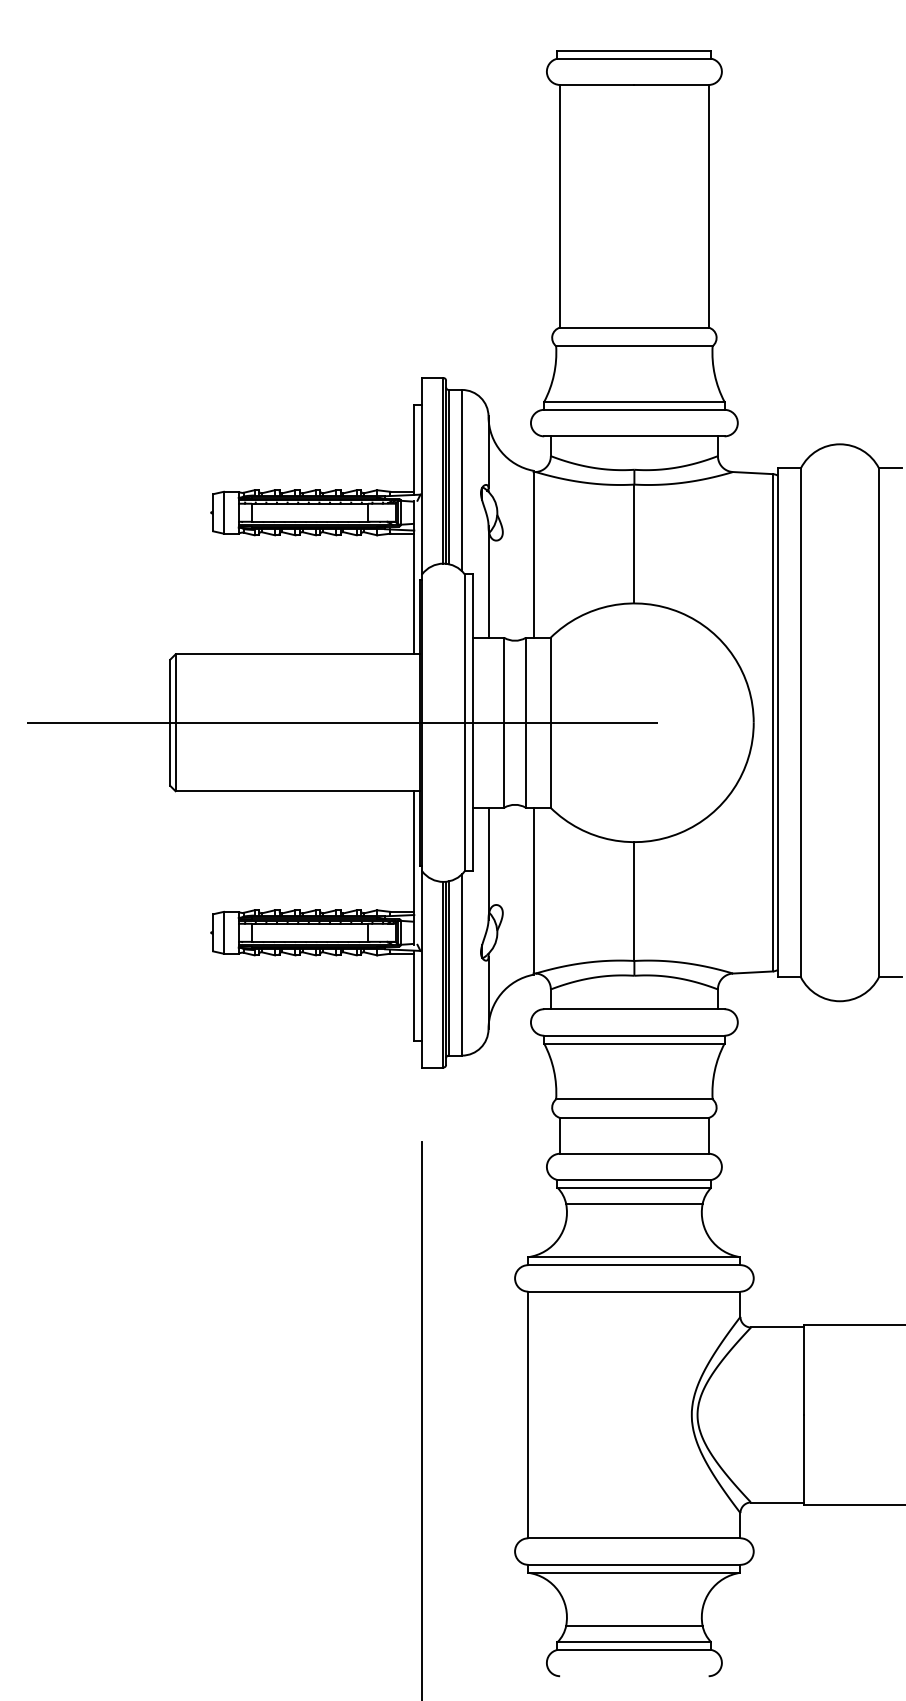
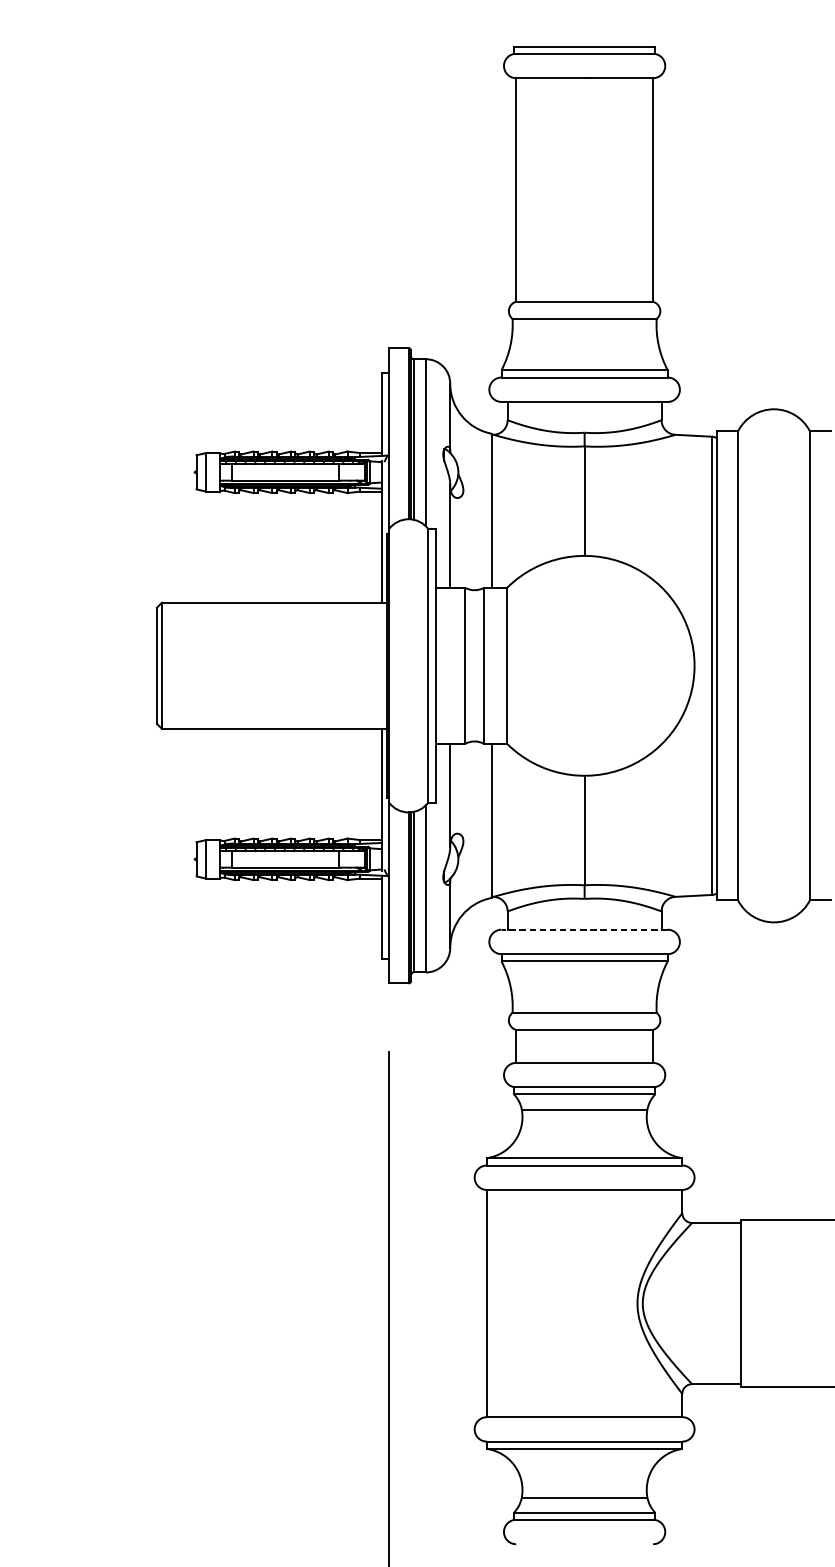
line: (342, 722) -> (315, 665), removed
line: (633, 1009) -> (583, 929), solid -> dashed

